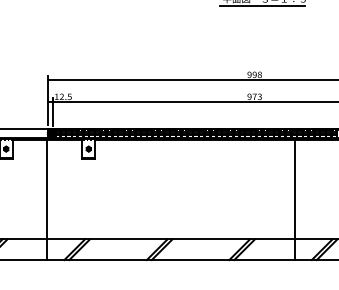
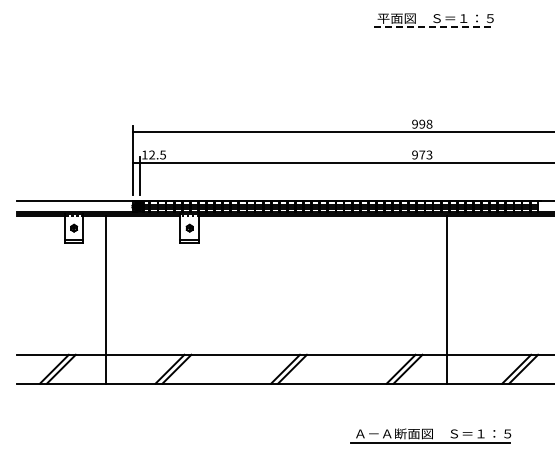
line: (262, 5) -> (433, 27), solid -> dashed
line: (47, 199) -> (105, 299), moved
line: (294, 199) -> (447, 299), moved

